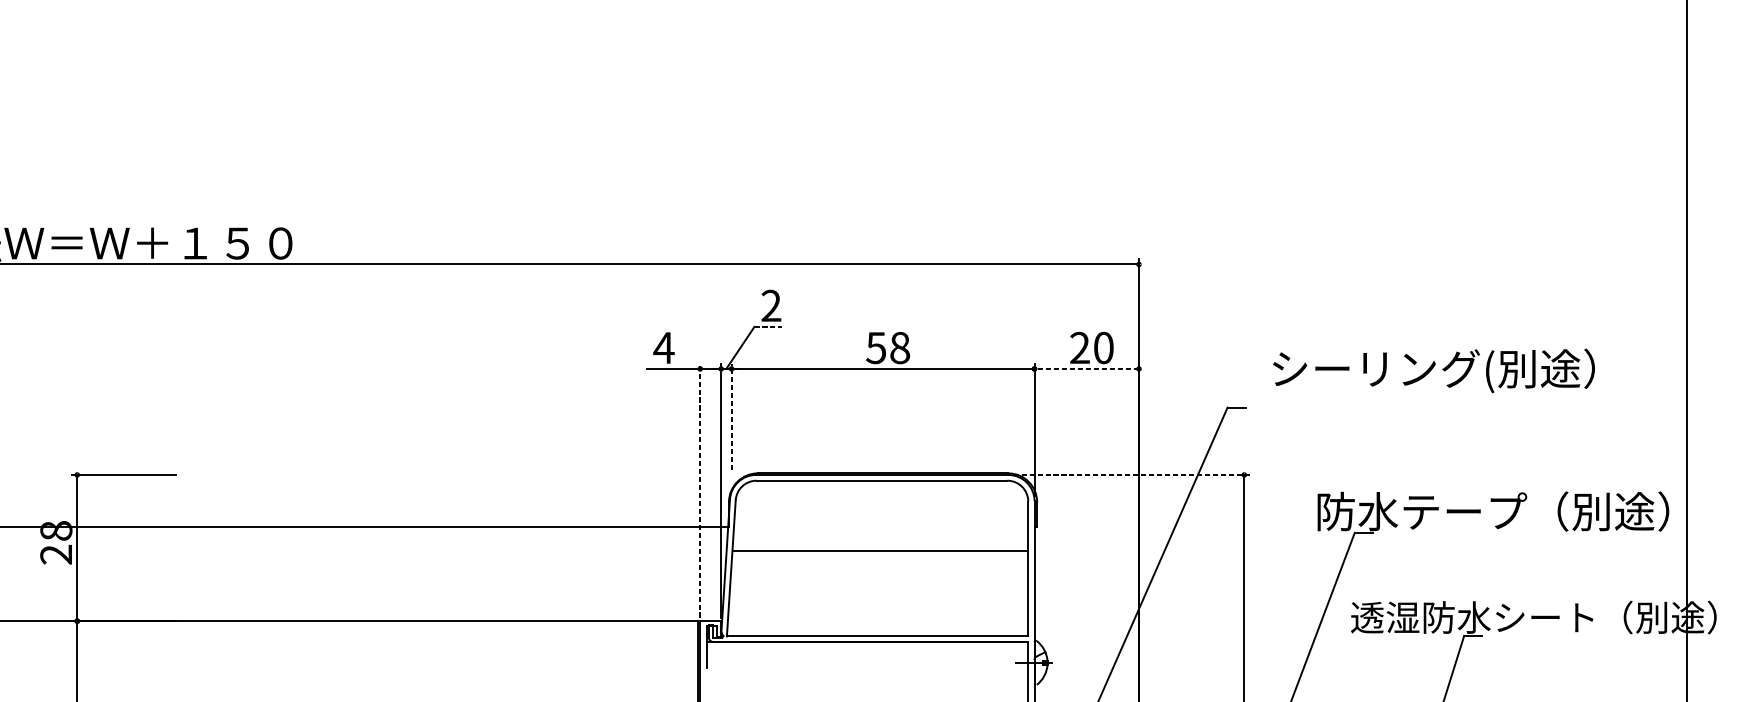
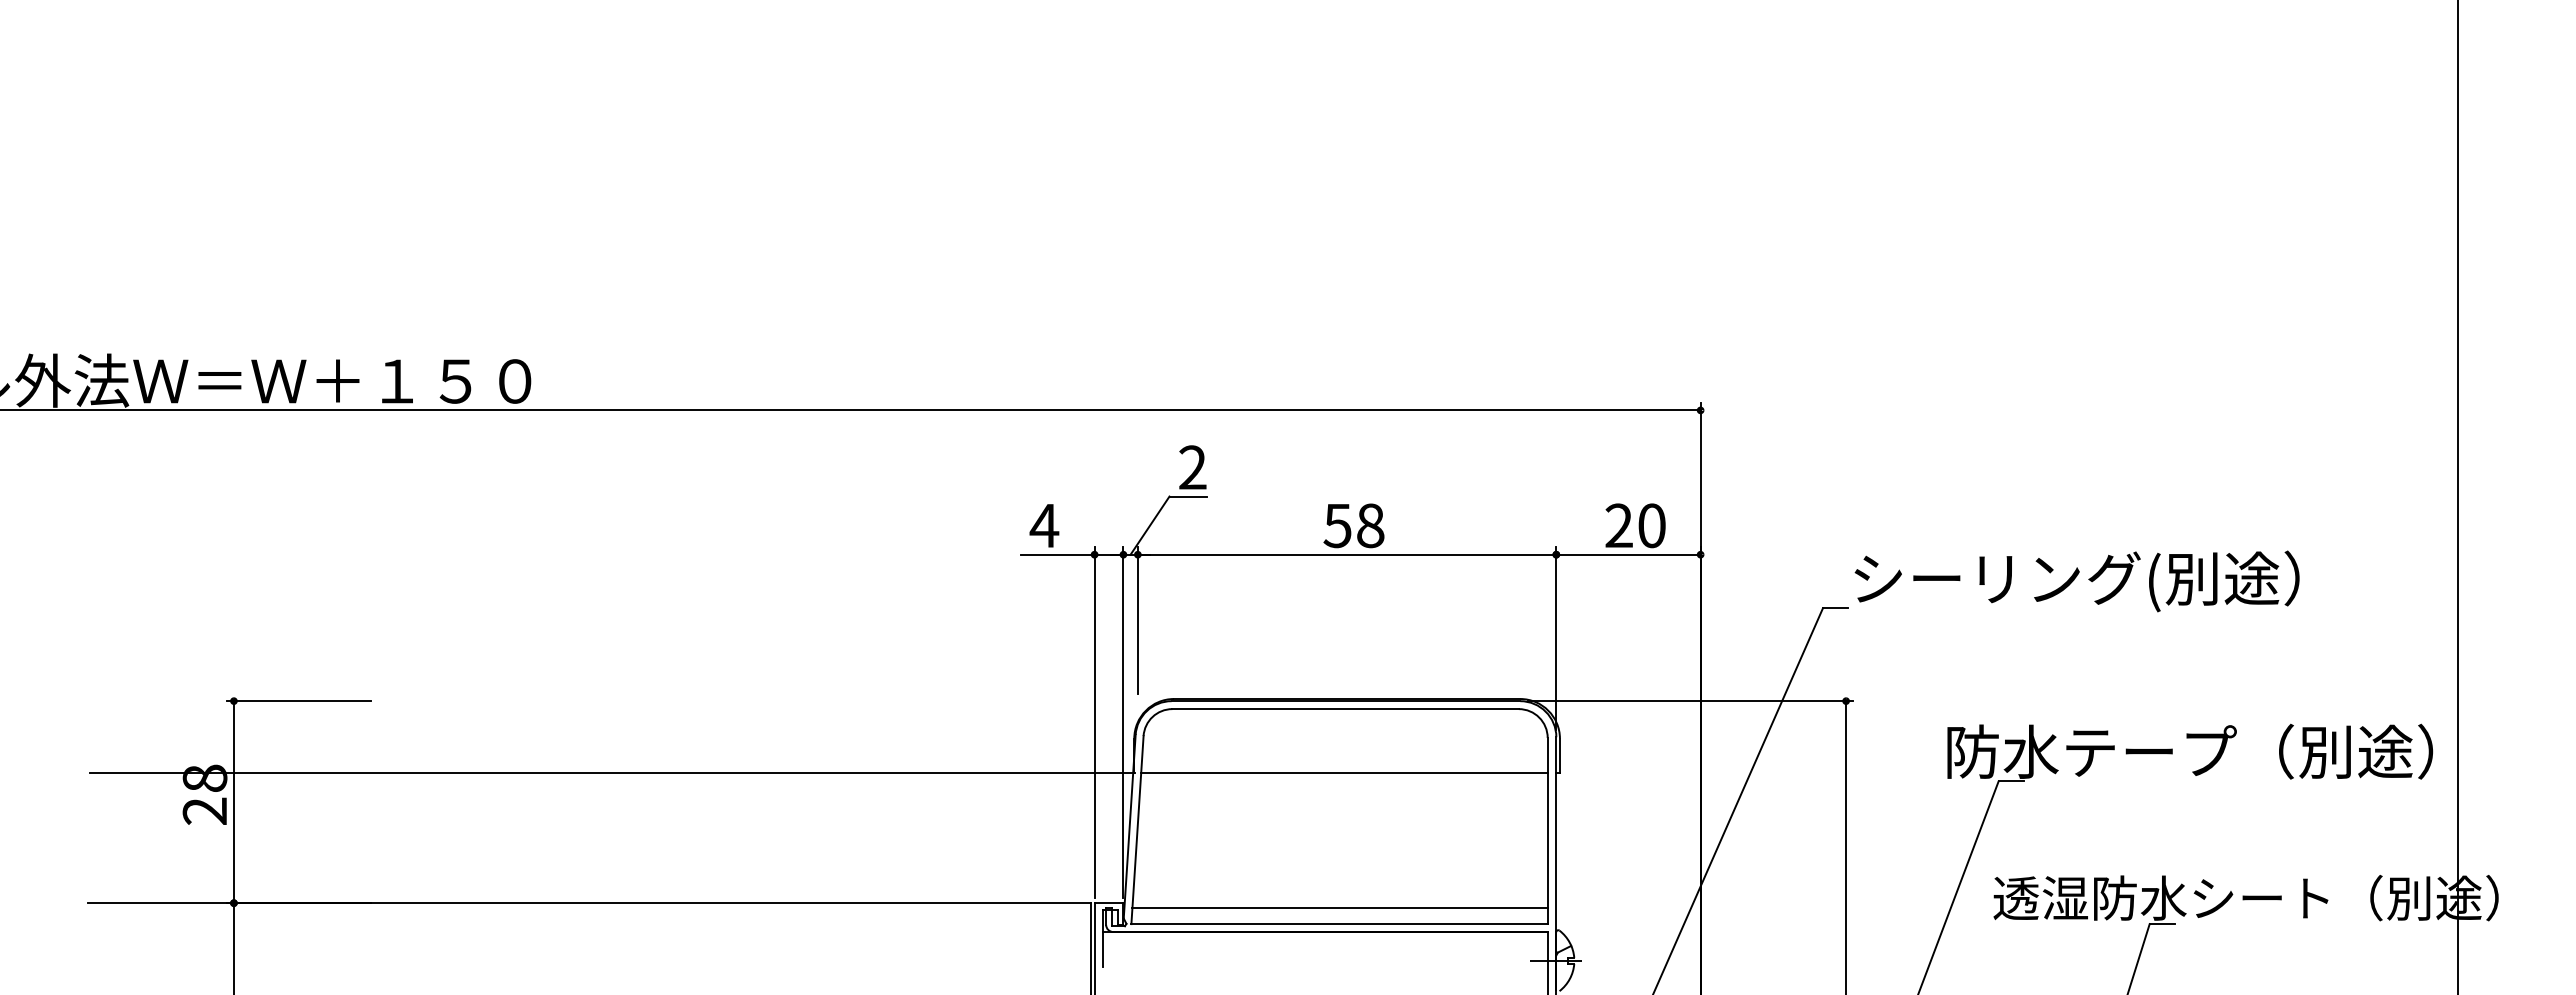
line: (768, 326) -> (1188, 496), dashed -> solid
line: (1086, 368) -> (1627, 554), dashed -> solid
text: (1433, 370) -> (2076, 581), moved
line: (731, 416) -> (1137, 620), dashed -> solid
line: (1131, 475) -> (1690, 701), dashed -> solid
line: (700, 490) -> (1094, 722), dashed -> solid
line: (881, 551) -> (1344, 773), moved
line: (877, 625) -> (1339, 908), added

